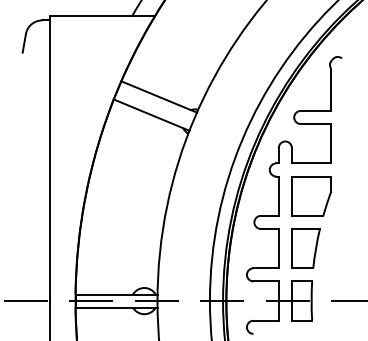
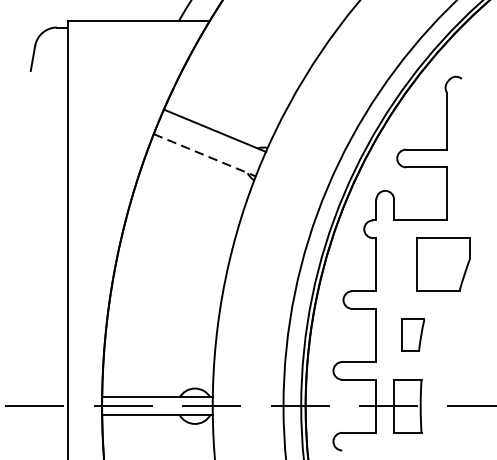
line: (152, 115) -> (205, 155), solid -> dashed
part: (311, 196) -> (443, 265), moved
part: (305, 248) -> (412, 335), size x0.6

